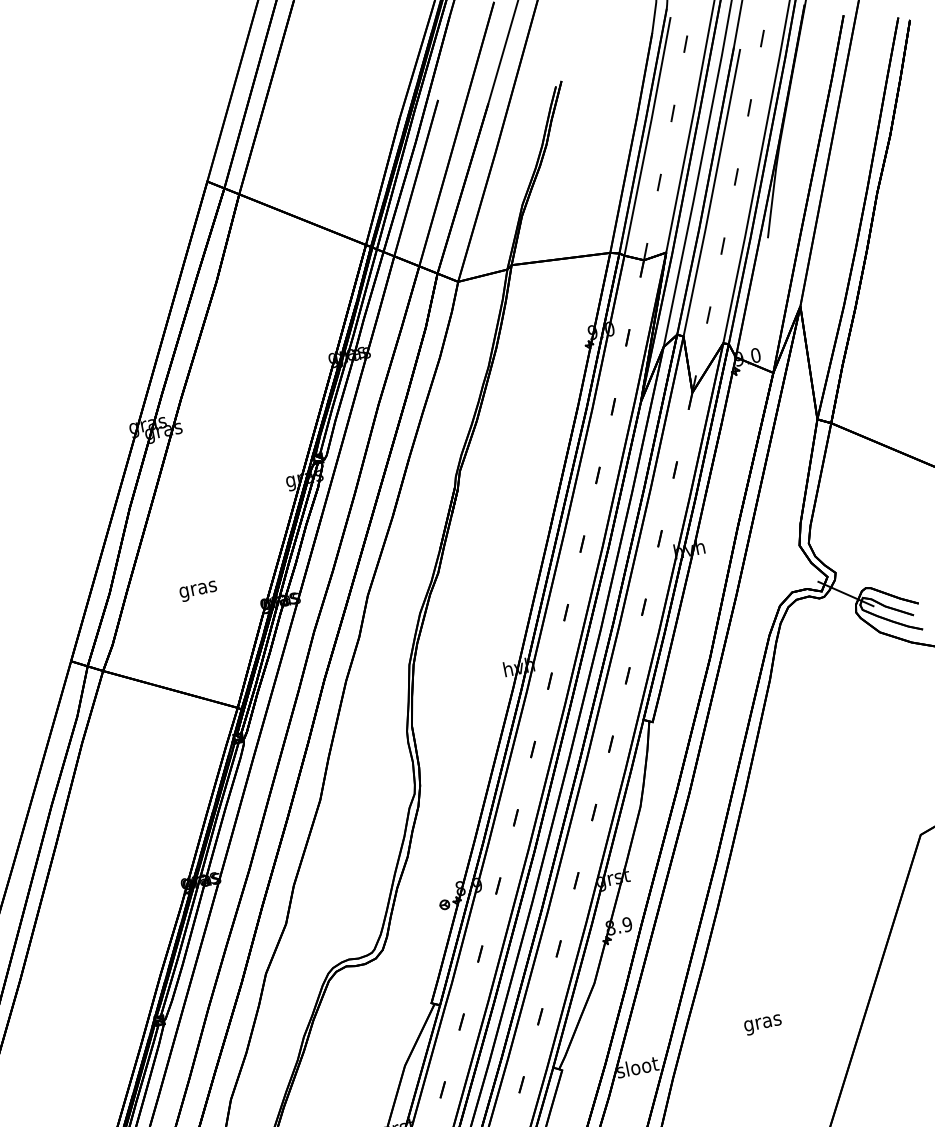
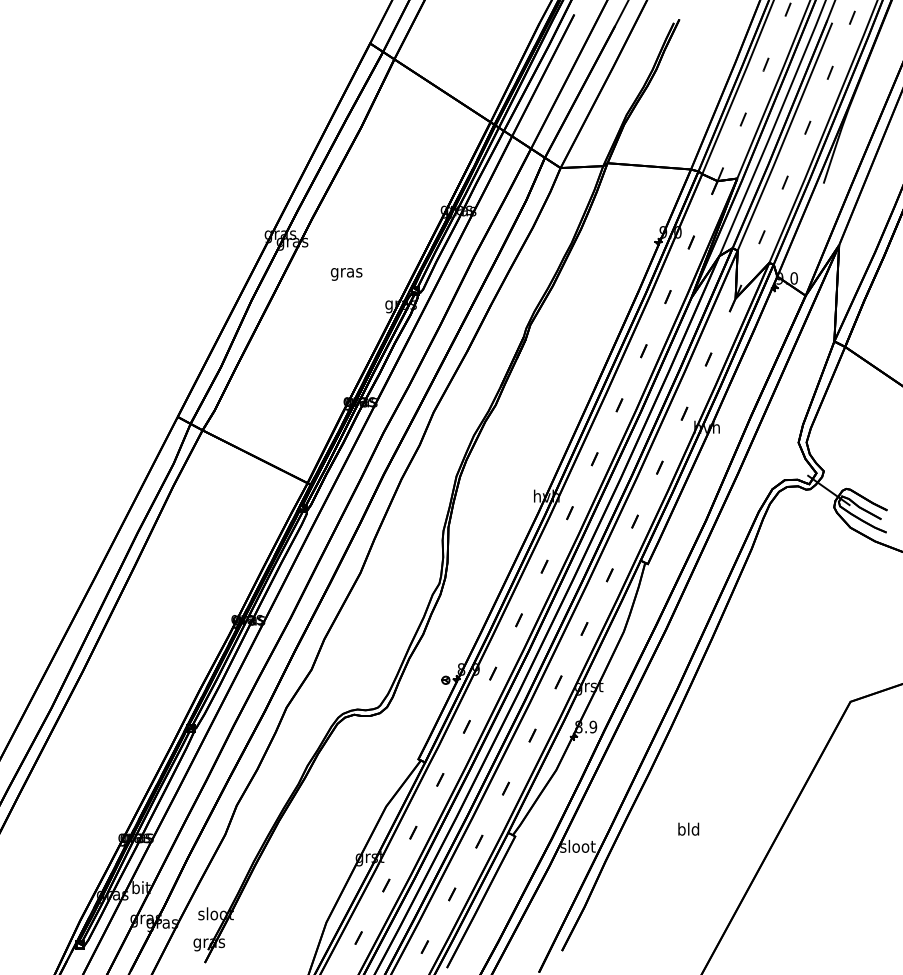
text: (198, 591) -> (346, 274), moved
text: (762, 1022) -> (688, 830), gras -> bld

